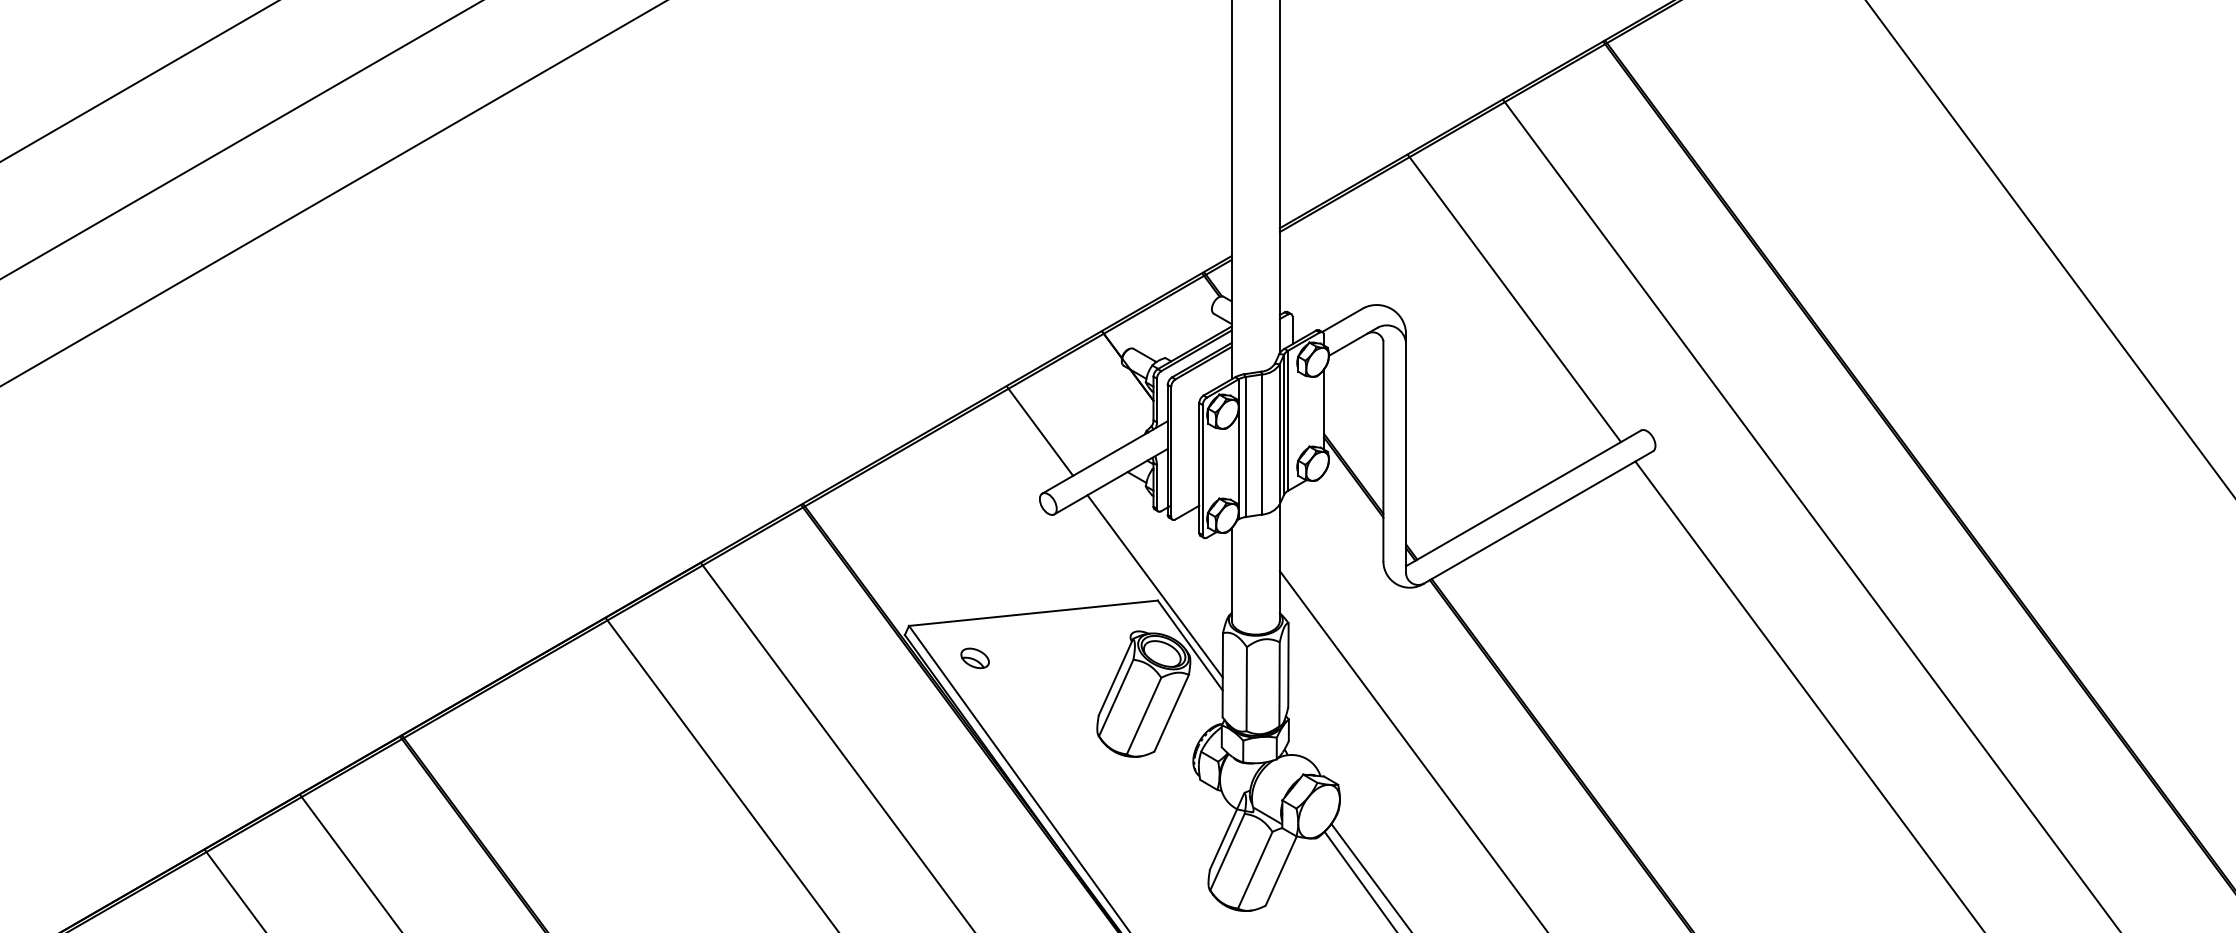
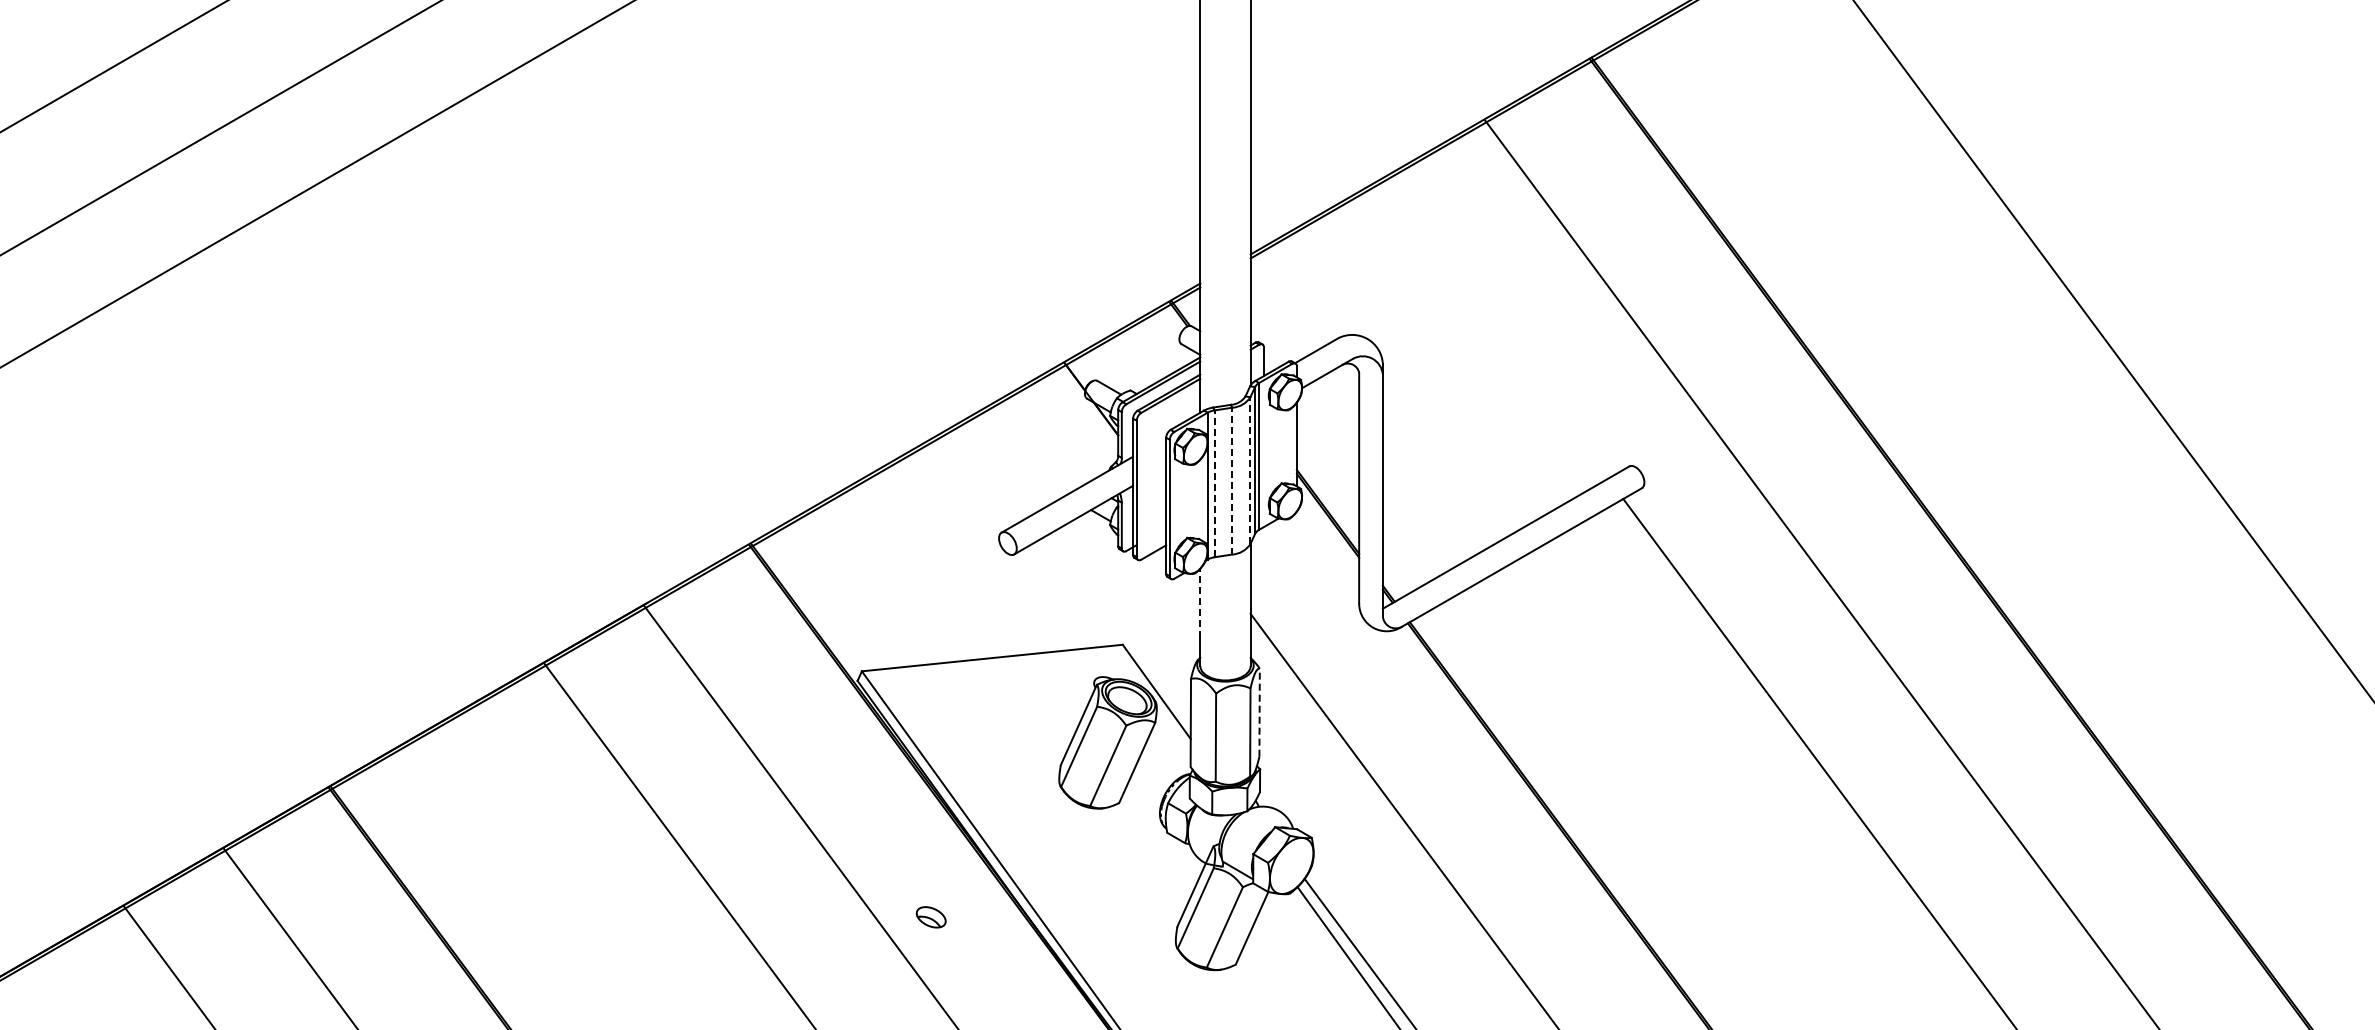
line: (1514, 297) -> (1496, 327), removed
line: (1039, 431) -> (998, 467), removed
line: (1279, 434) -> (1250, 470), solid -> dashed
line: (1262, 443) -> (1232, 480), solid -> dashed
line: (1245, 446) -> (1214, 483), solid -> dashed
line: (1232, 561) -> (1200, 603), solid -> dashed
line: (1154, 586) -> (1119, 629), removed
part: (974, 658) -> (930, 917), moved
line: (1288, 665) -> (1259, 712), solid -> dashed

